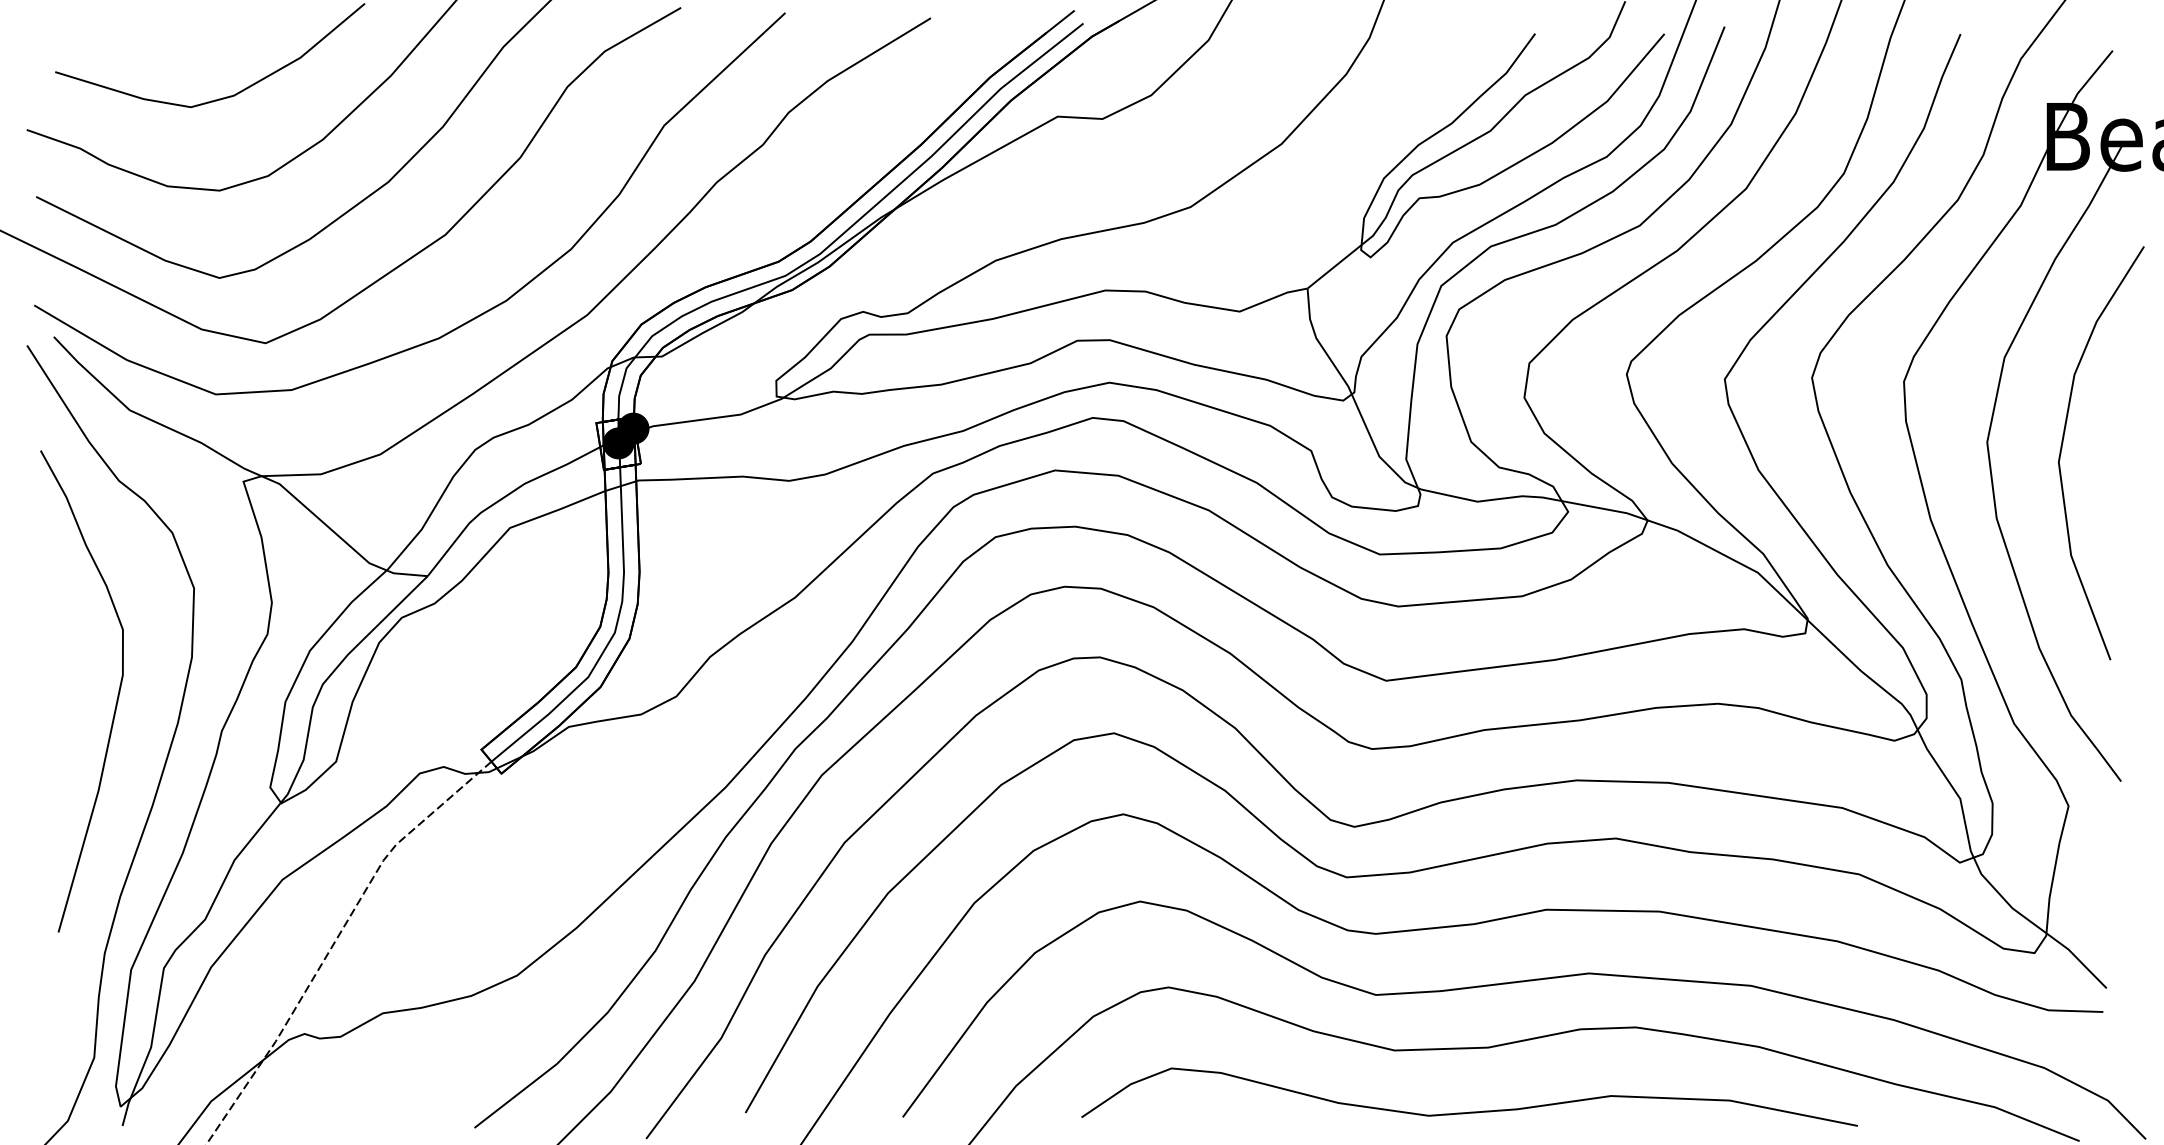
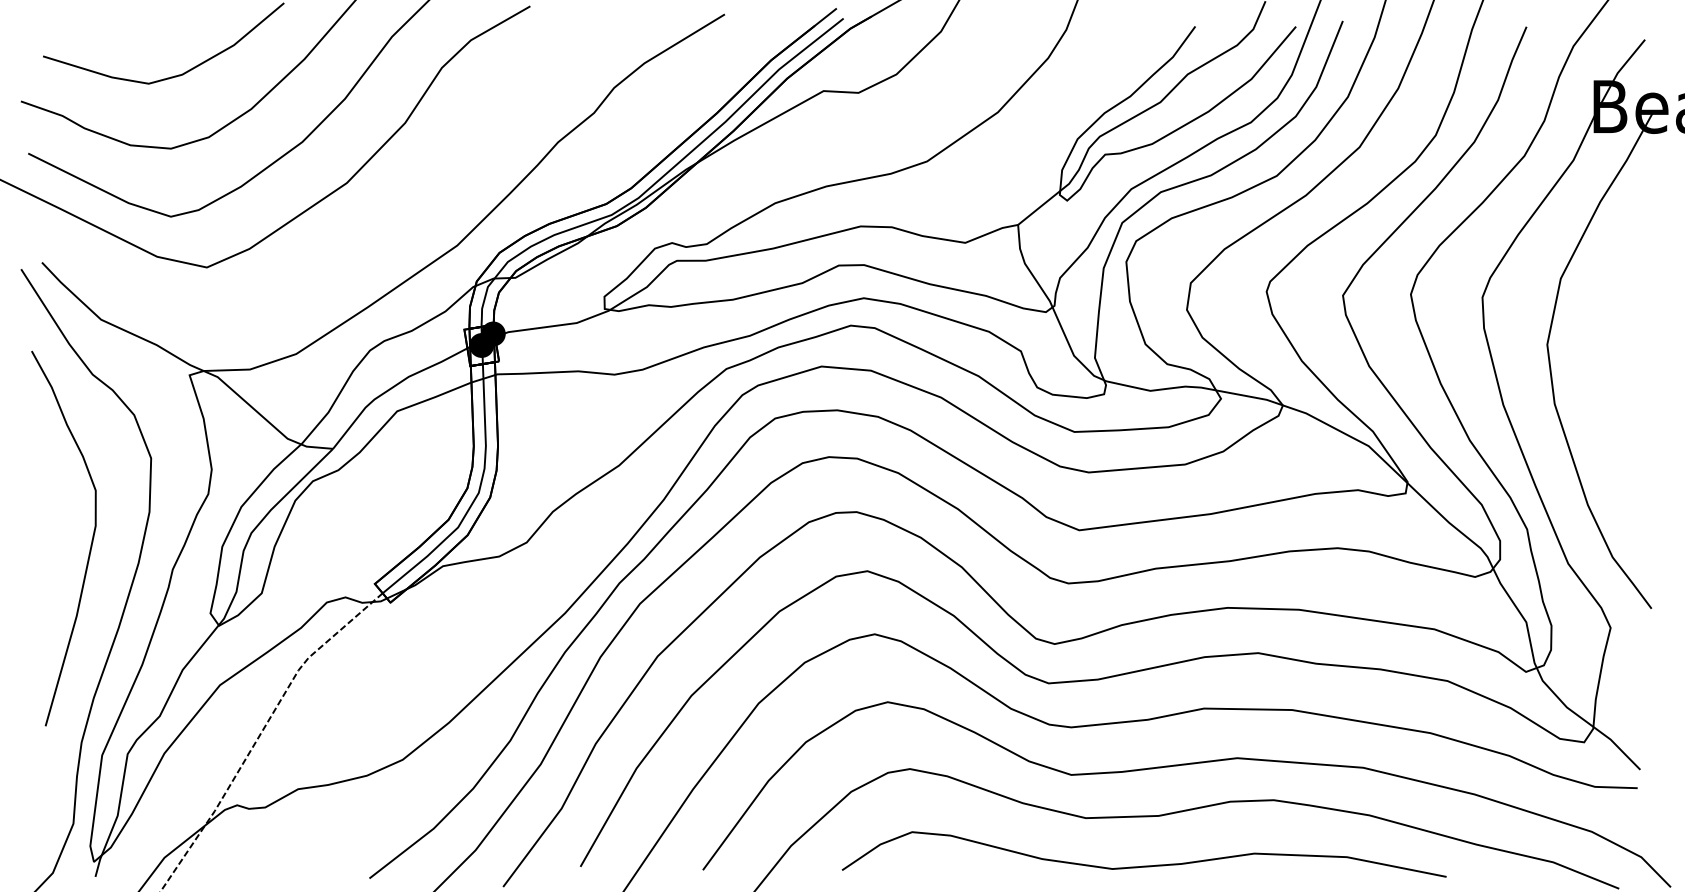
curve: (475, 316) -> (370, 246), removed
curve: (2063, 443) -> (1606, 345), removed

